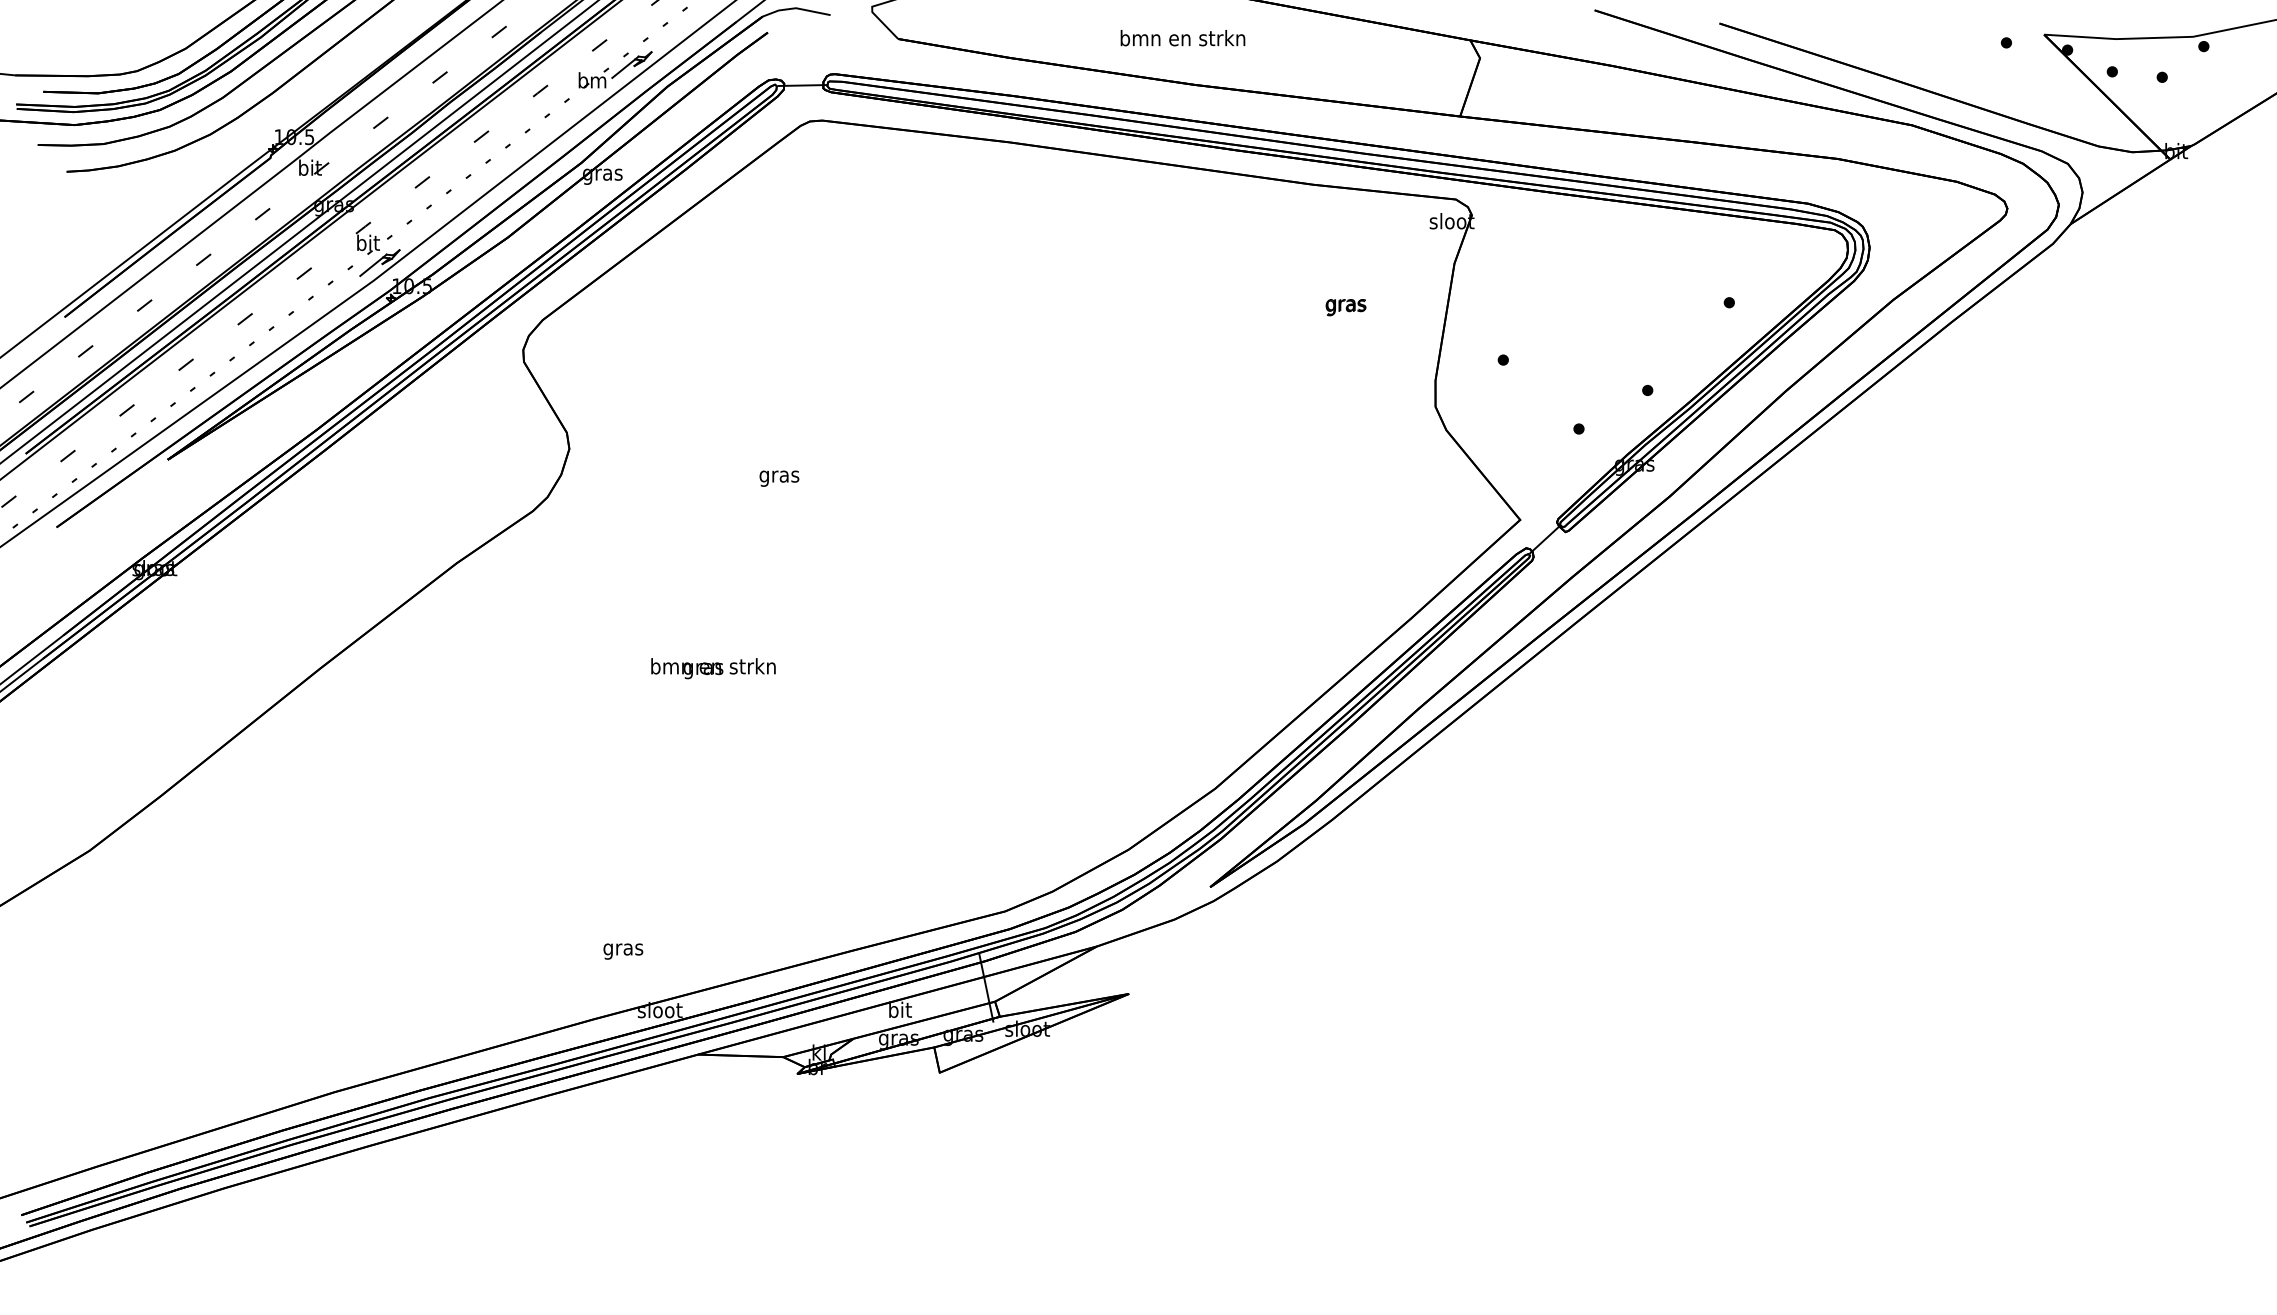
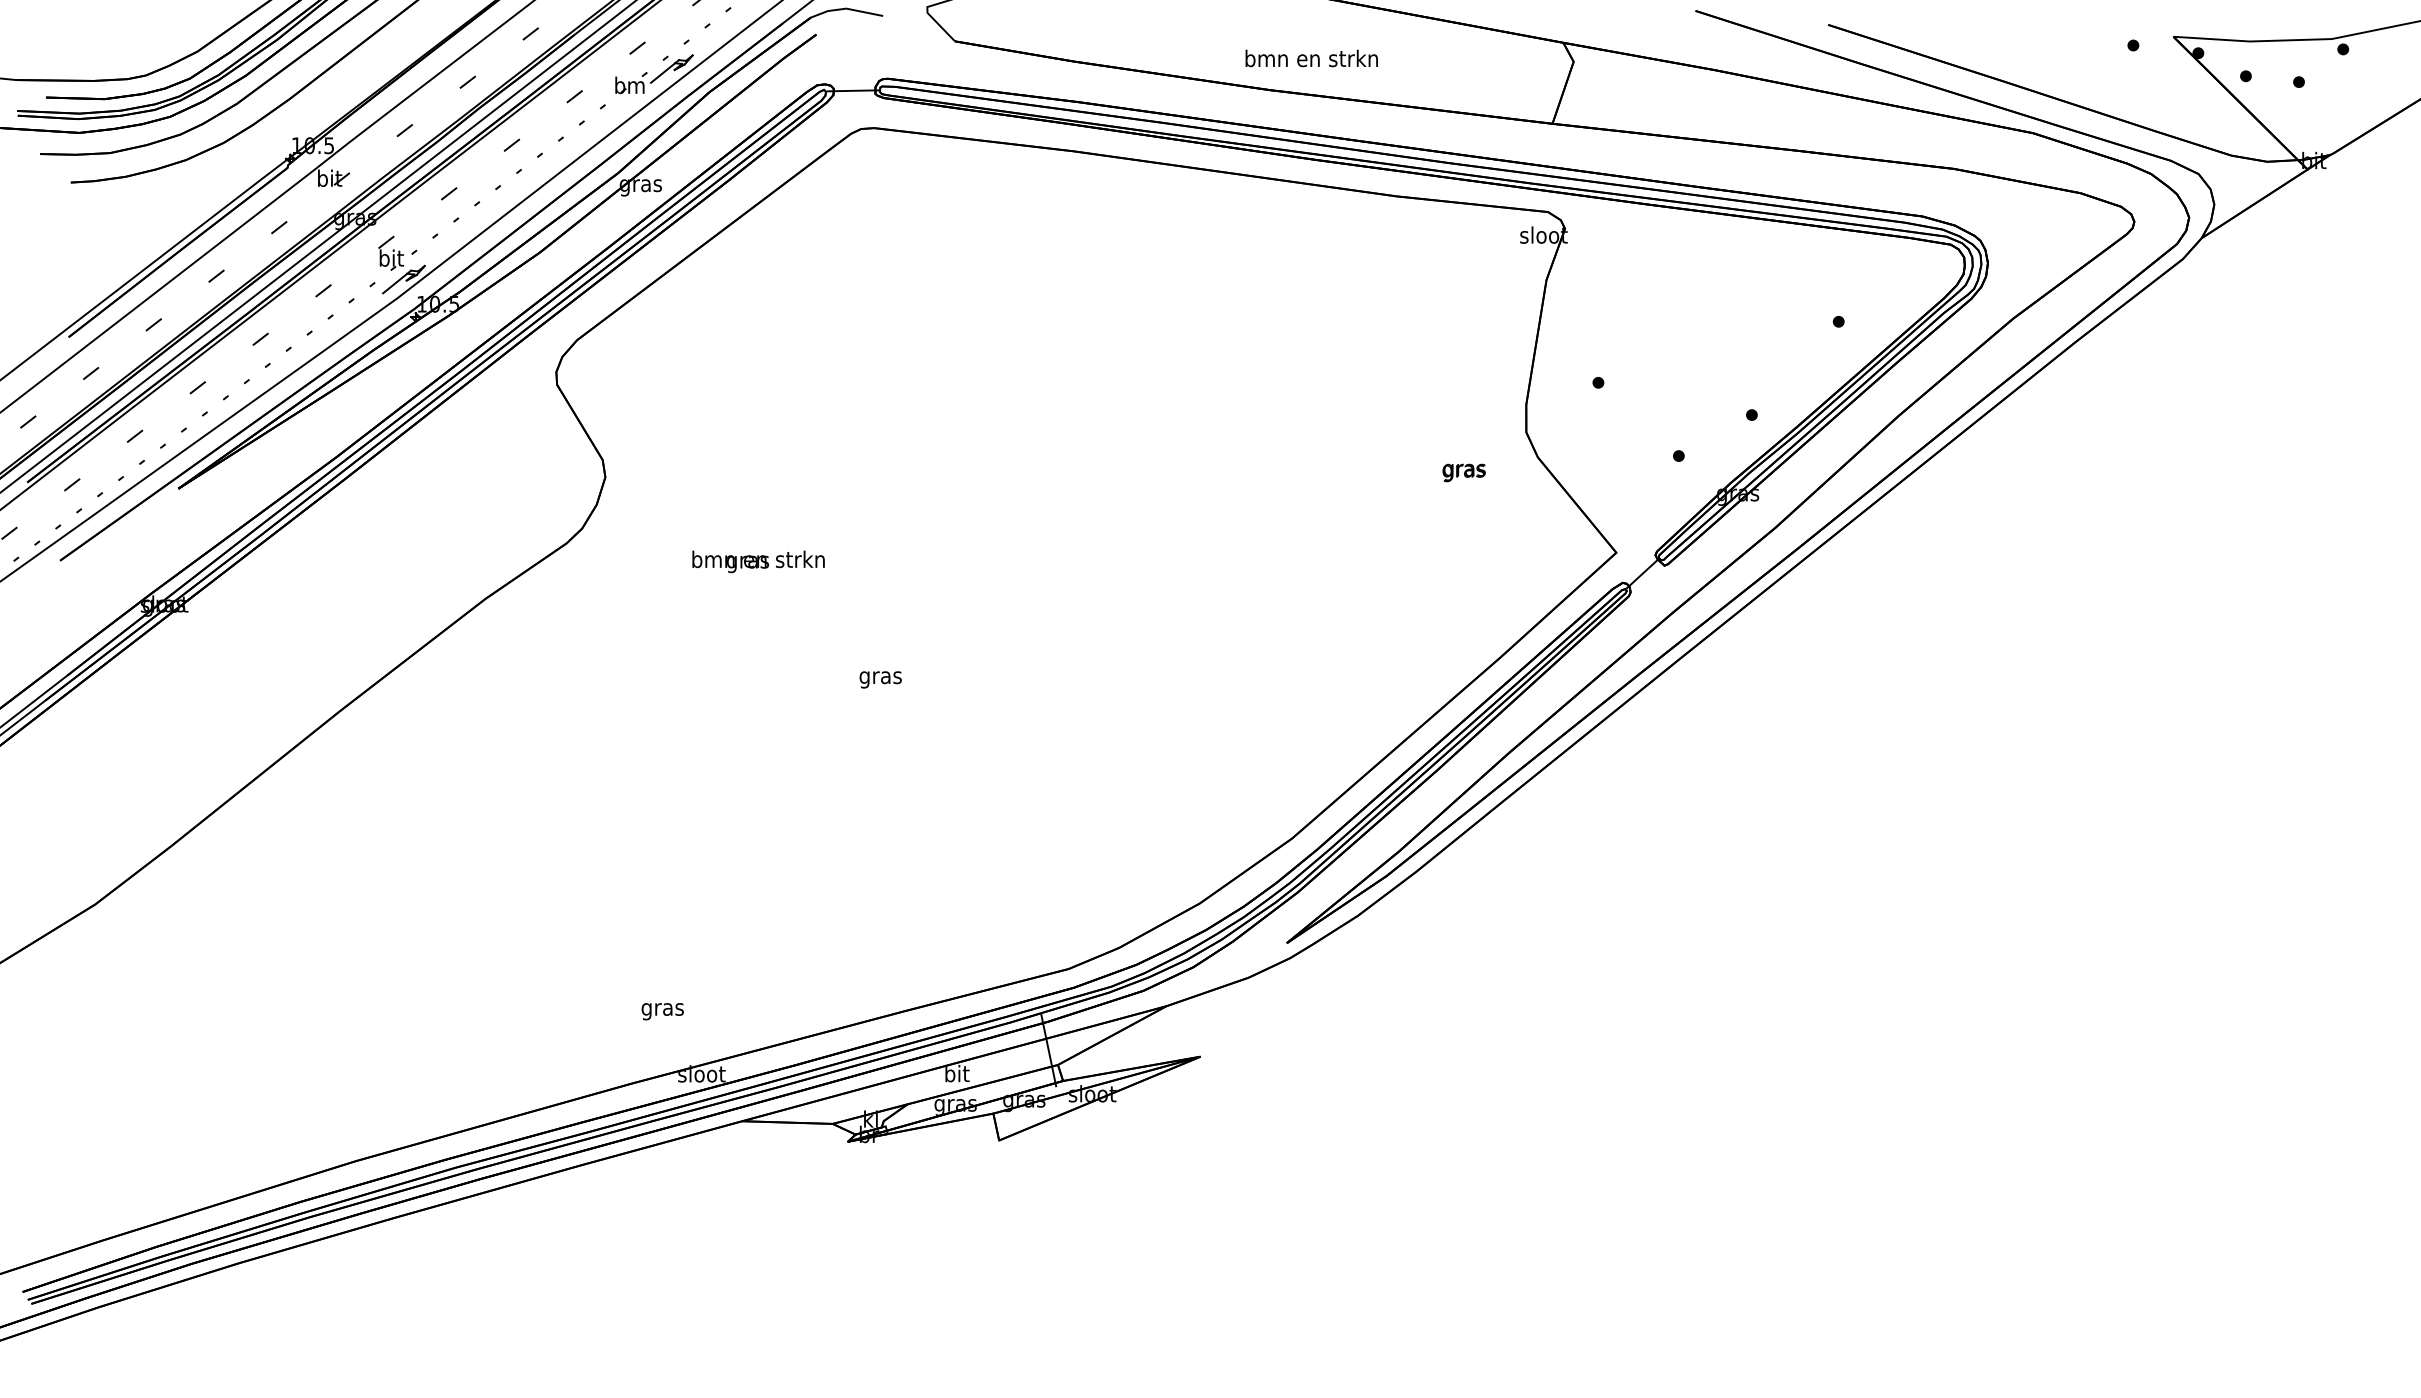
text: (1182, 38) -> (1311, 58), moved
text: (1345, 307) -> (1463, 472), moved
text: (779, 478) -> (880, 679), moved
text: (713, 668) -> (758, 561), moved

